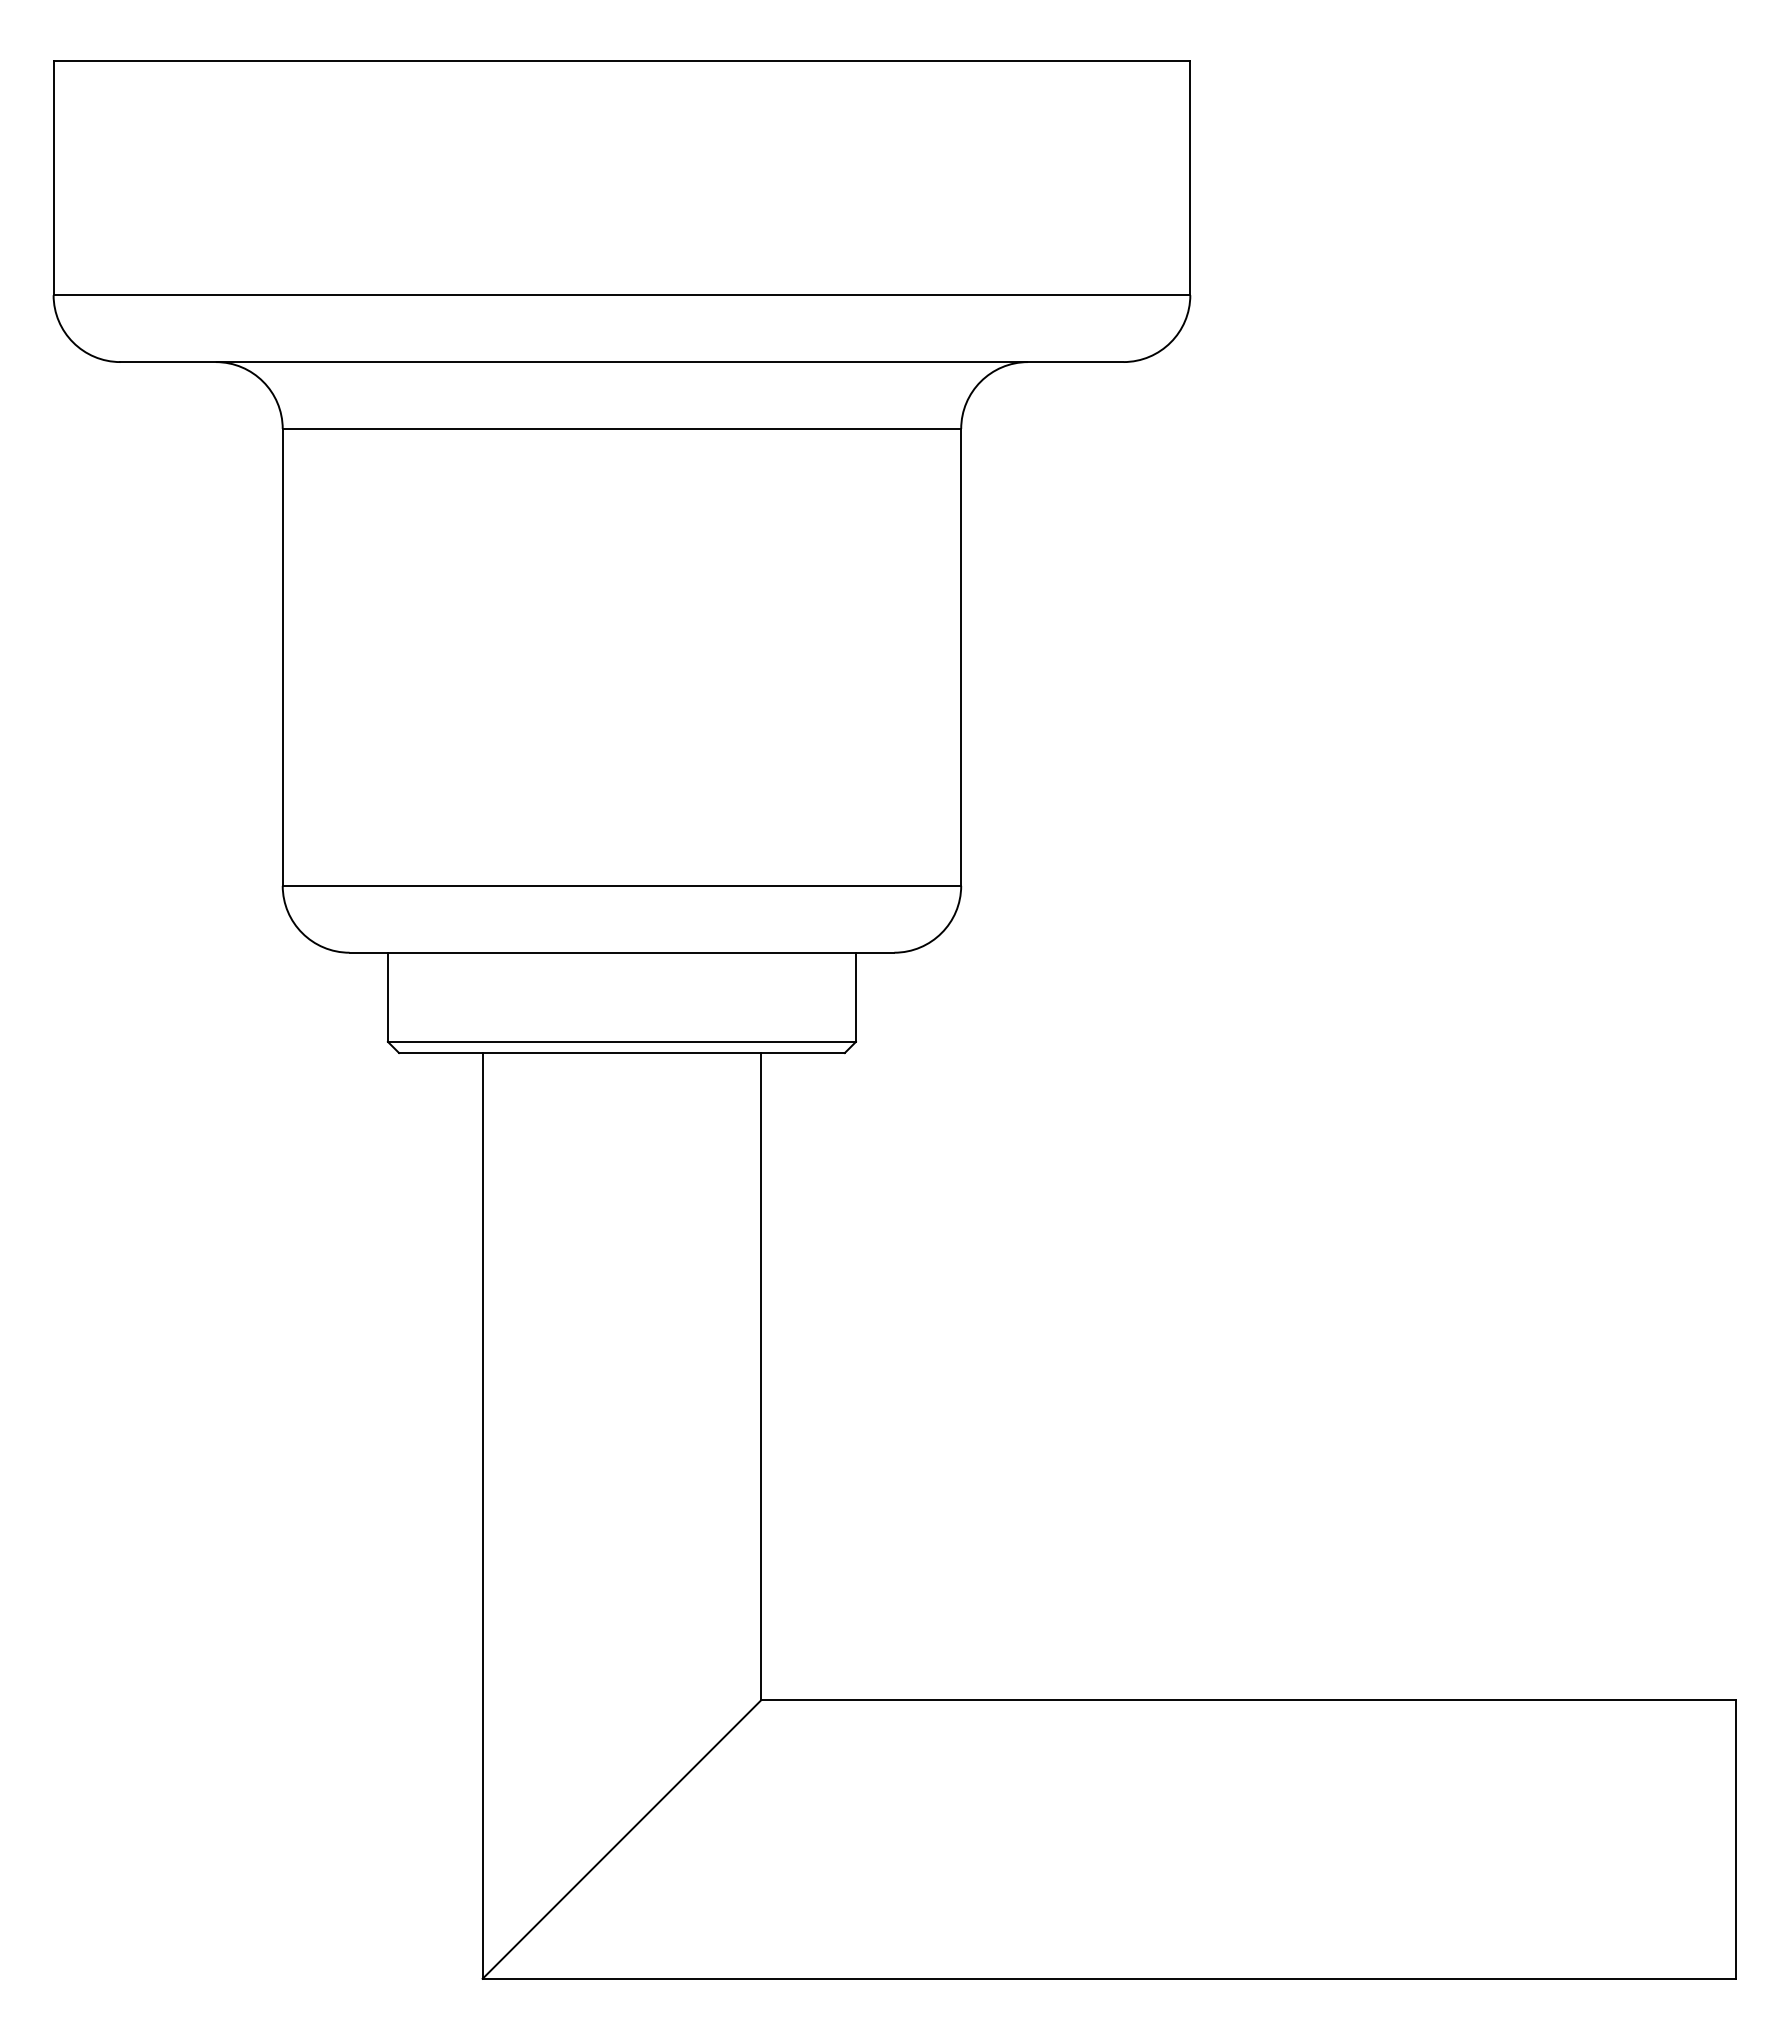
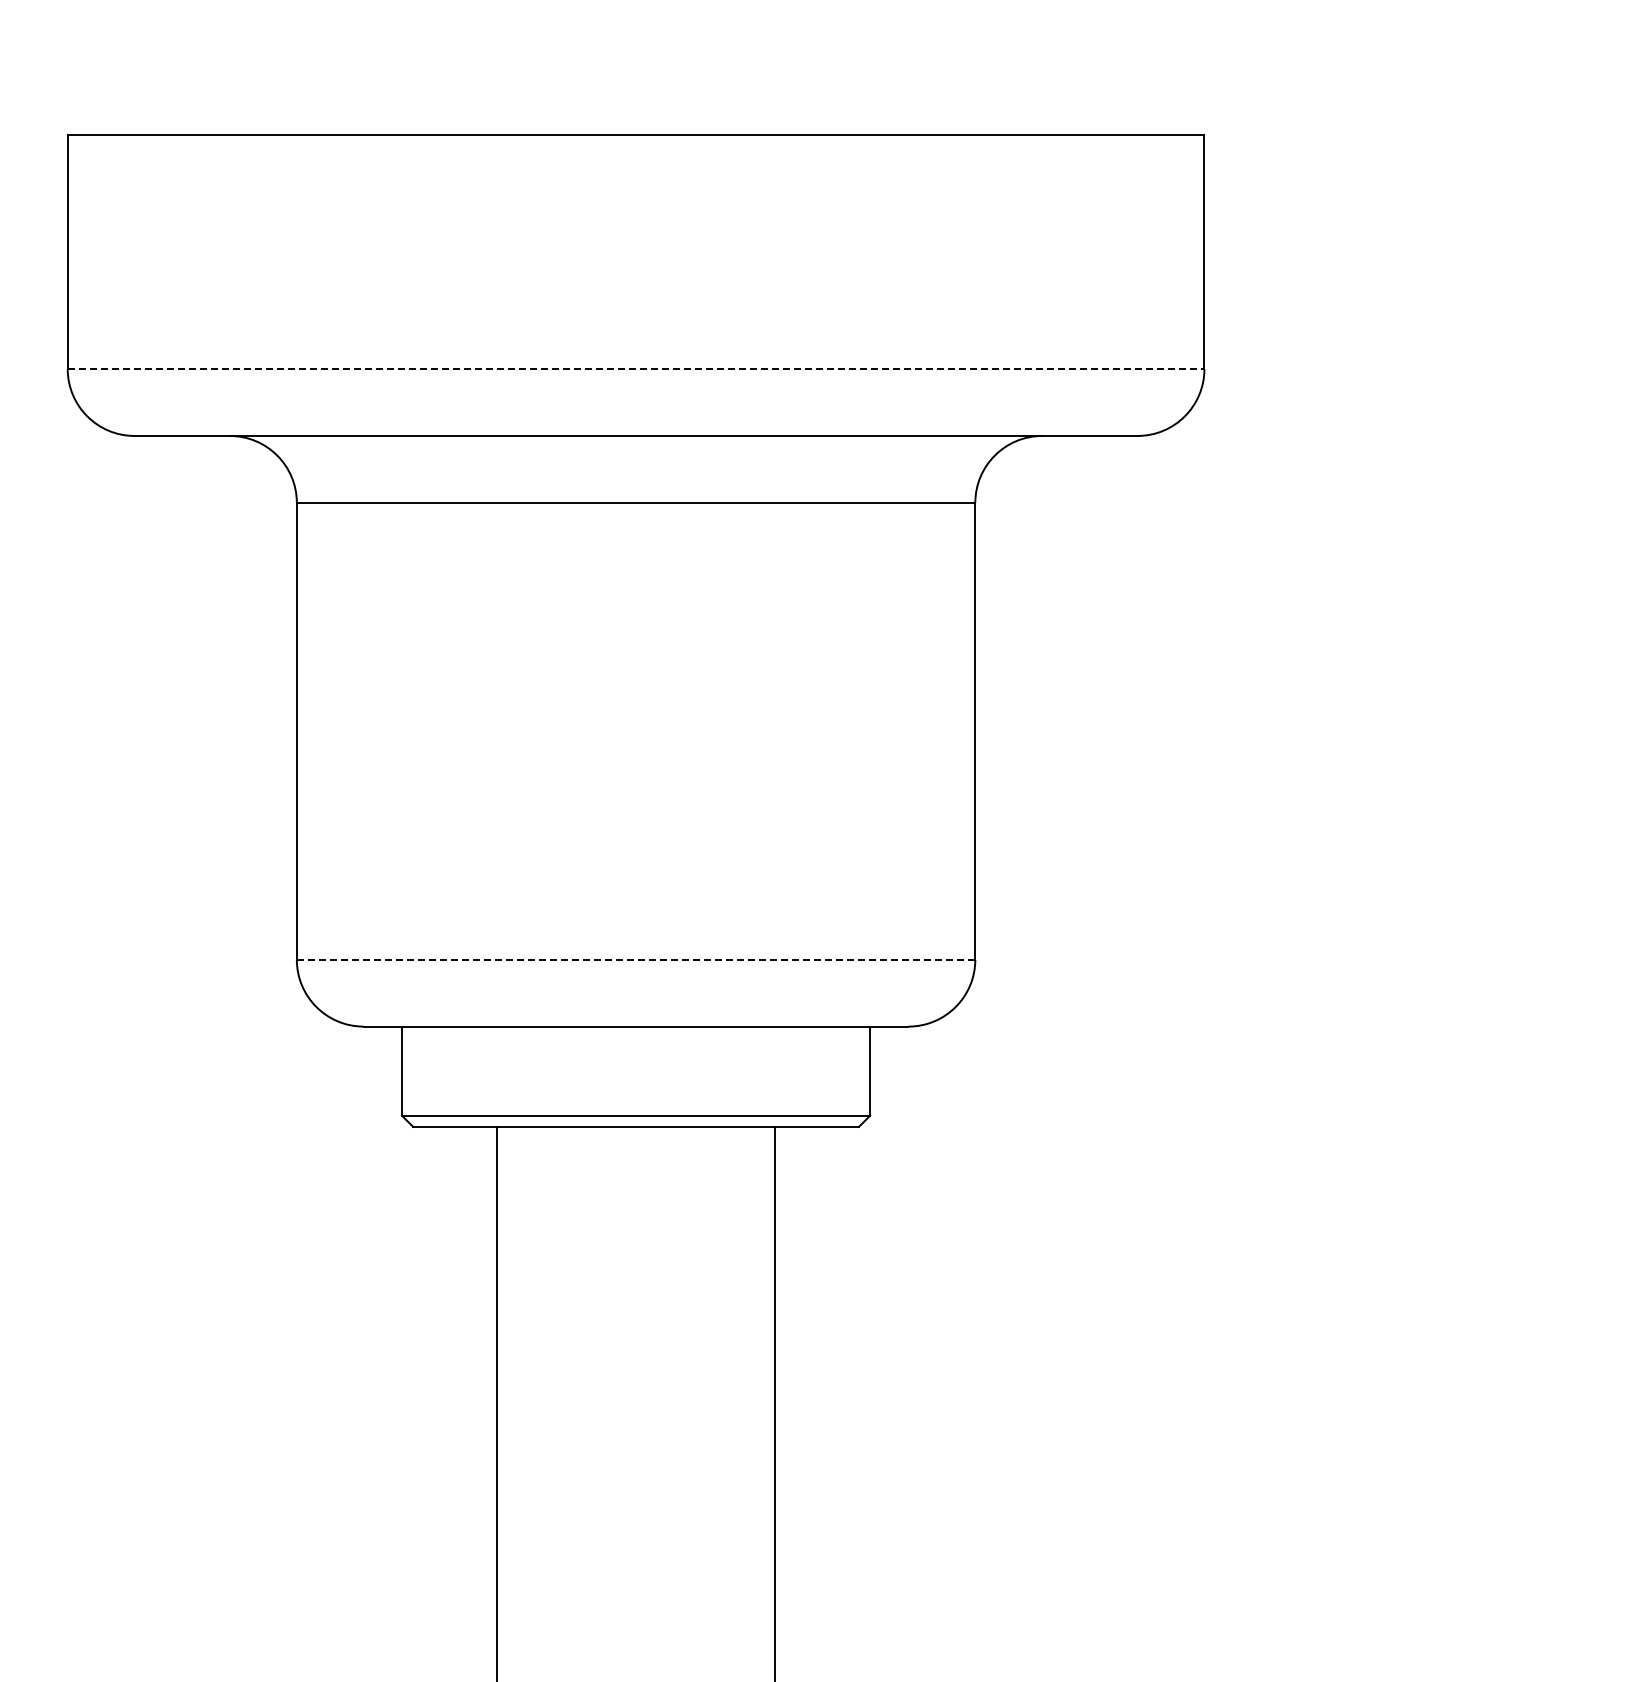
line: (622, 295) -> (636, 369), solid -> dashed
line: (622, 885) -> (636, 959), solid -> dashed

